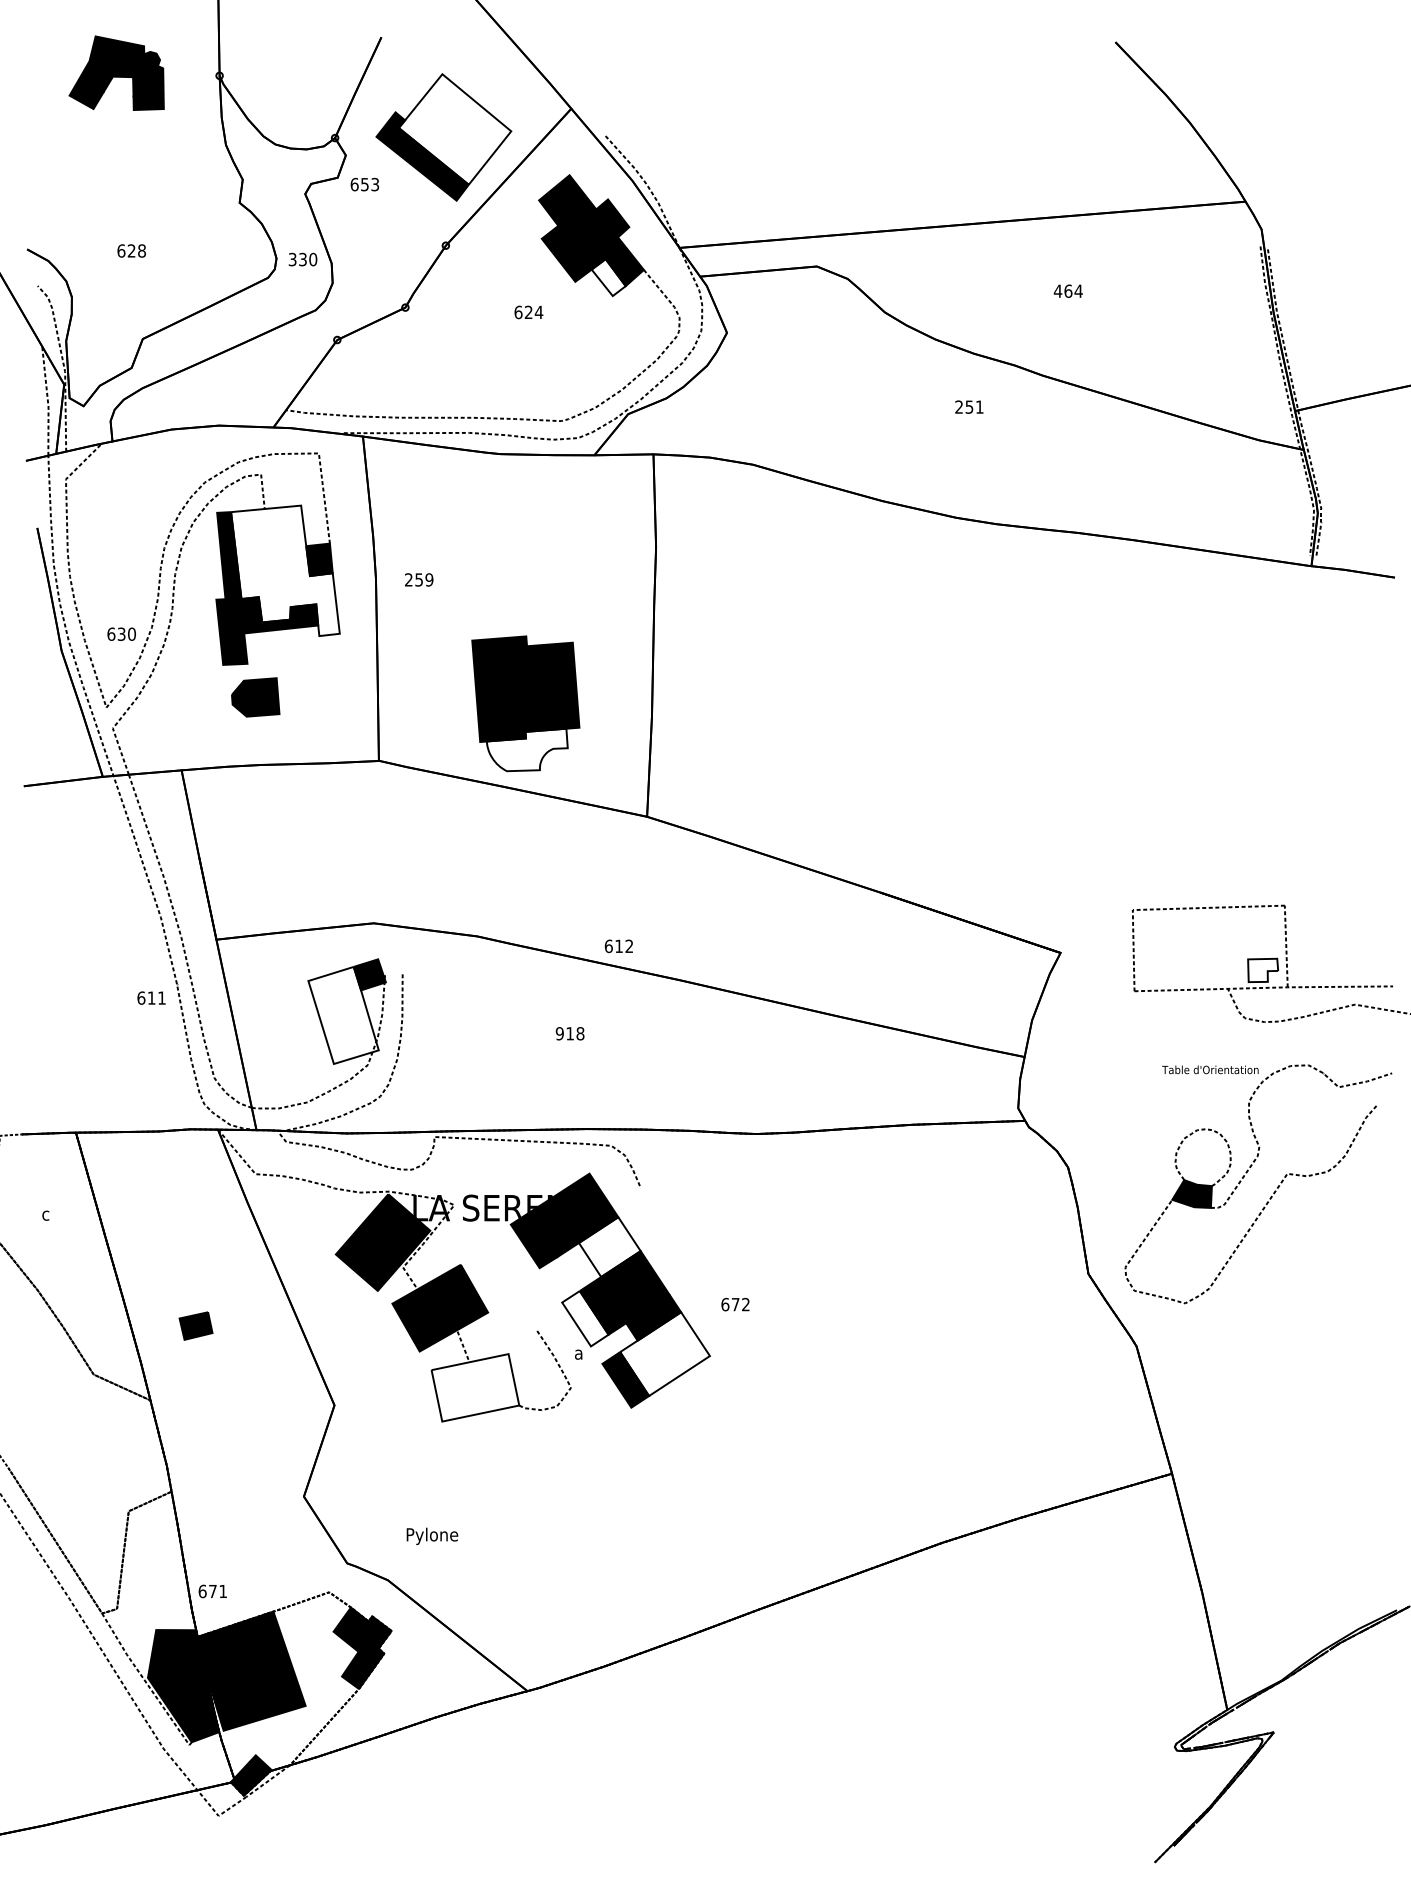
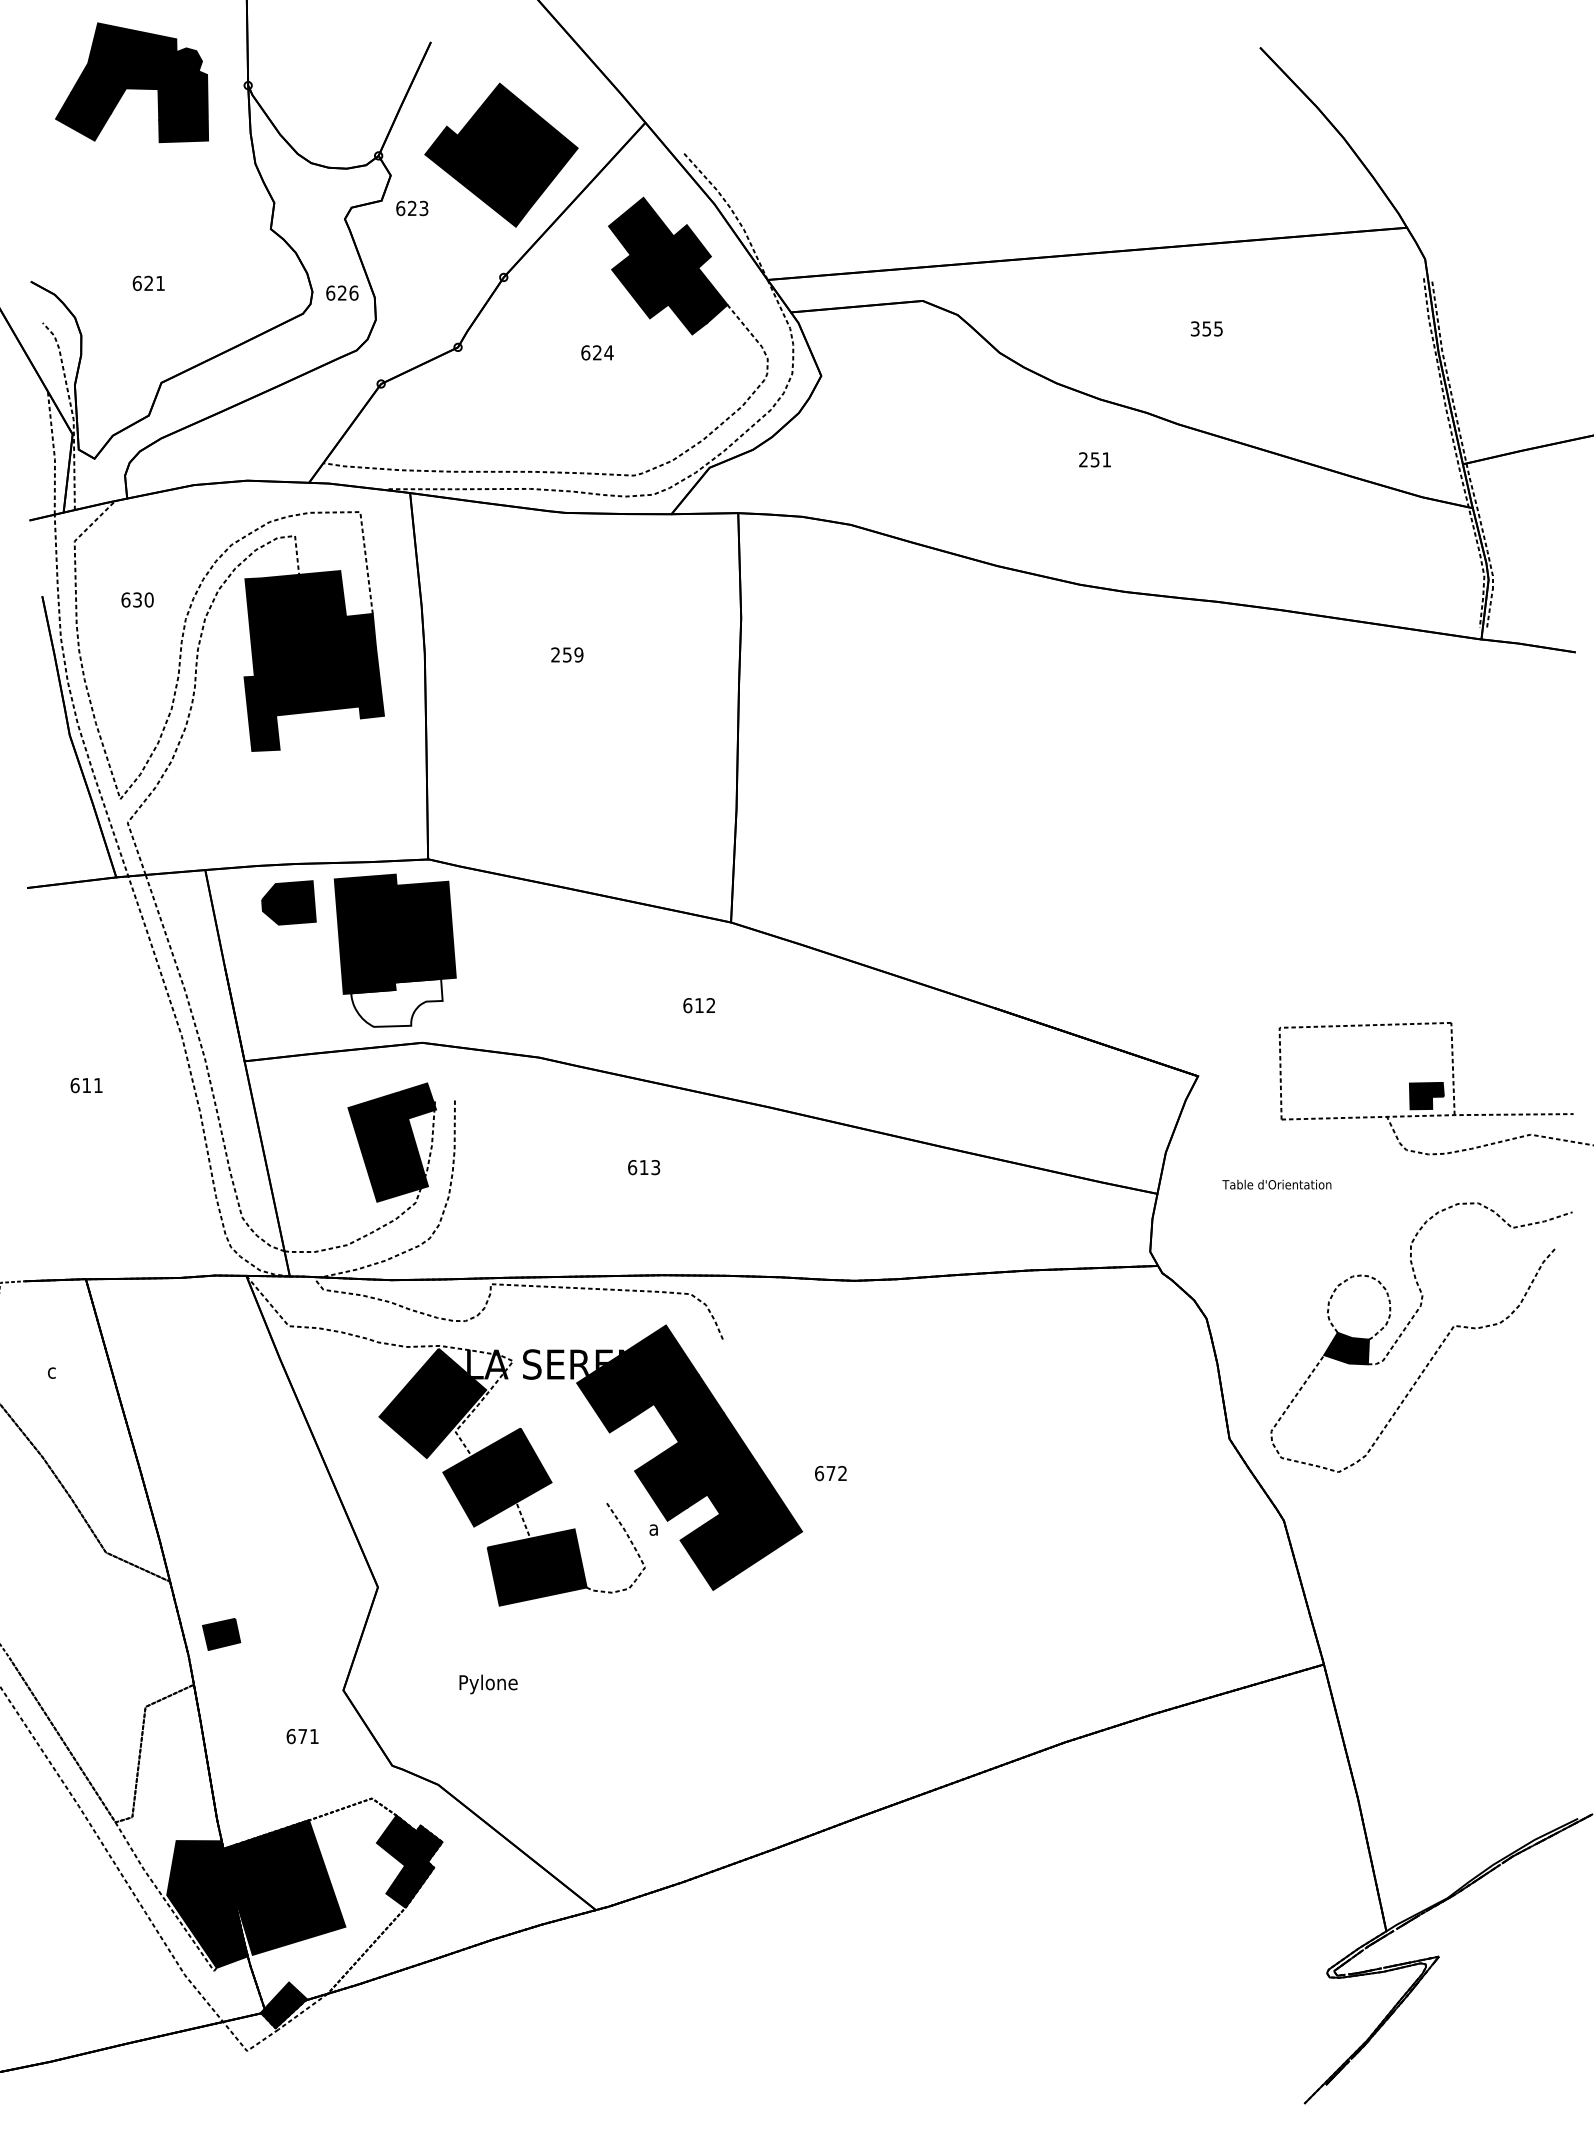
part: (116, 72) -> (131, 81), size x1.43
fill: (454, 129) -> (513, 146), added
text: (364, 184) -> (411, 208), 653 -> 623
text: (141, 250) -> (159, 282), 628 -> 621
text: (302, 259) -> (341, 293), 330 -> 626
fill: (608, 277) -> (687, 313), added
text: (1067, 290) -> (1205, 328), 464 -> 355
fill: (285, 570) -> (322, 644), added
text: (419, 579) -> (567, 654), moved
text: (121, 633) -> (137, 599), moved
part: (255, 697) -> (288, 902), moved
part: (525, 703) -> (394, 950), moved
text: (618, 946) -> (698, 1005), moved
fill: (1263, 970) -> (1427, 1096), added
text: (151, 997) -> (86, 1084), moved
fill: (343, 1015) -> (388, 1146), added
text: (569, 1033) -> (643, 1167), 918 -> 613
text: (1210, 1069) -> (1277, 1184), moved
fill: (609, 1247) -> (688, 1408), added
fill: (585, 1318) -> (661, 1489), added
part: (195, 1325) -> (220, 1633), moved
fill: (664, 1354) -> (750, 1529), added
fill: (475, 1387) -> (537, 1567), added
text: (432, 1535) -> (488, 1683), moved
text: (212, 1591) -> (302, 1736), moved

